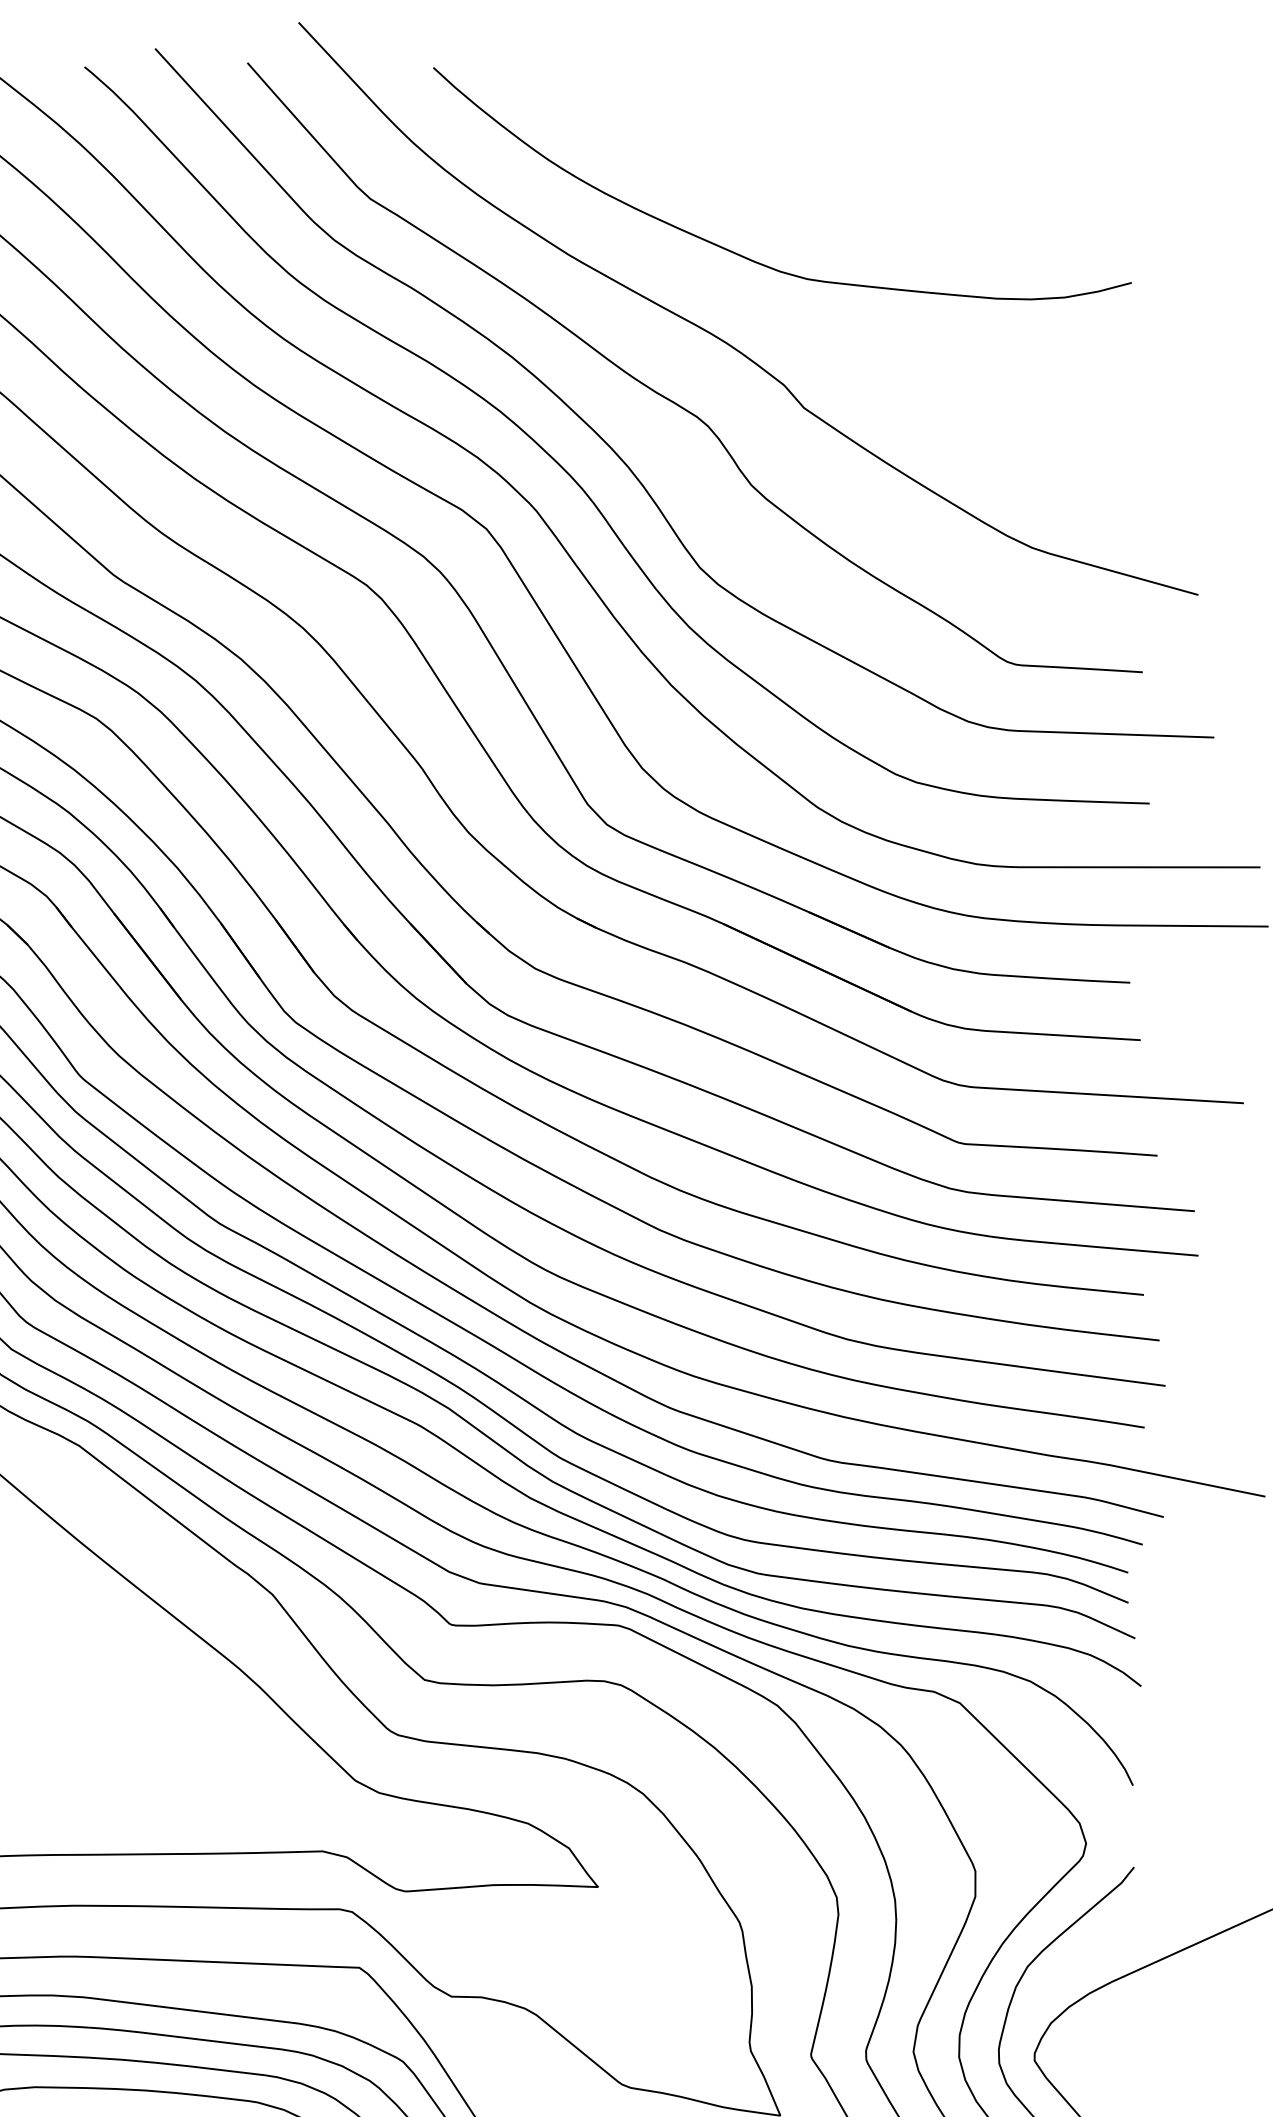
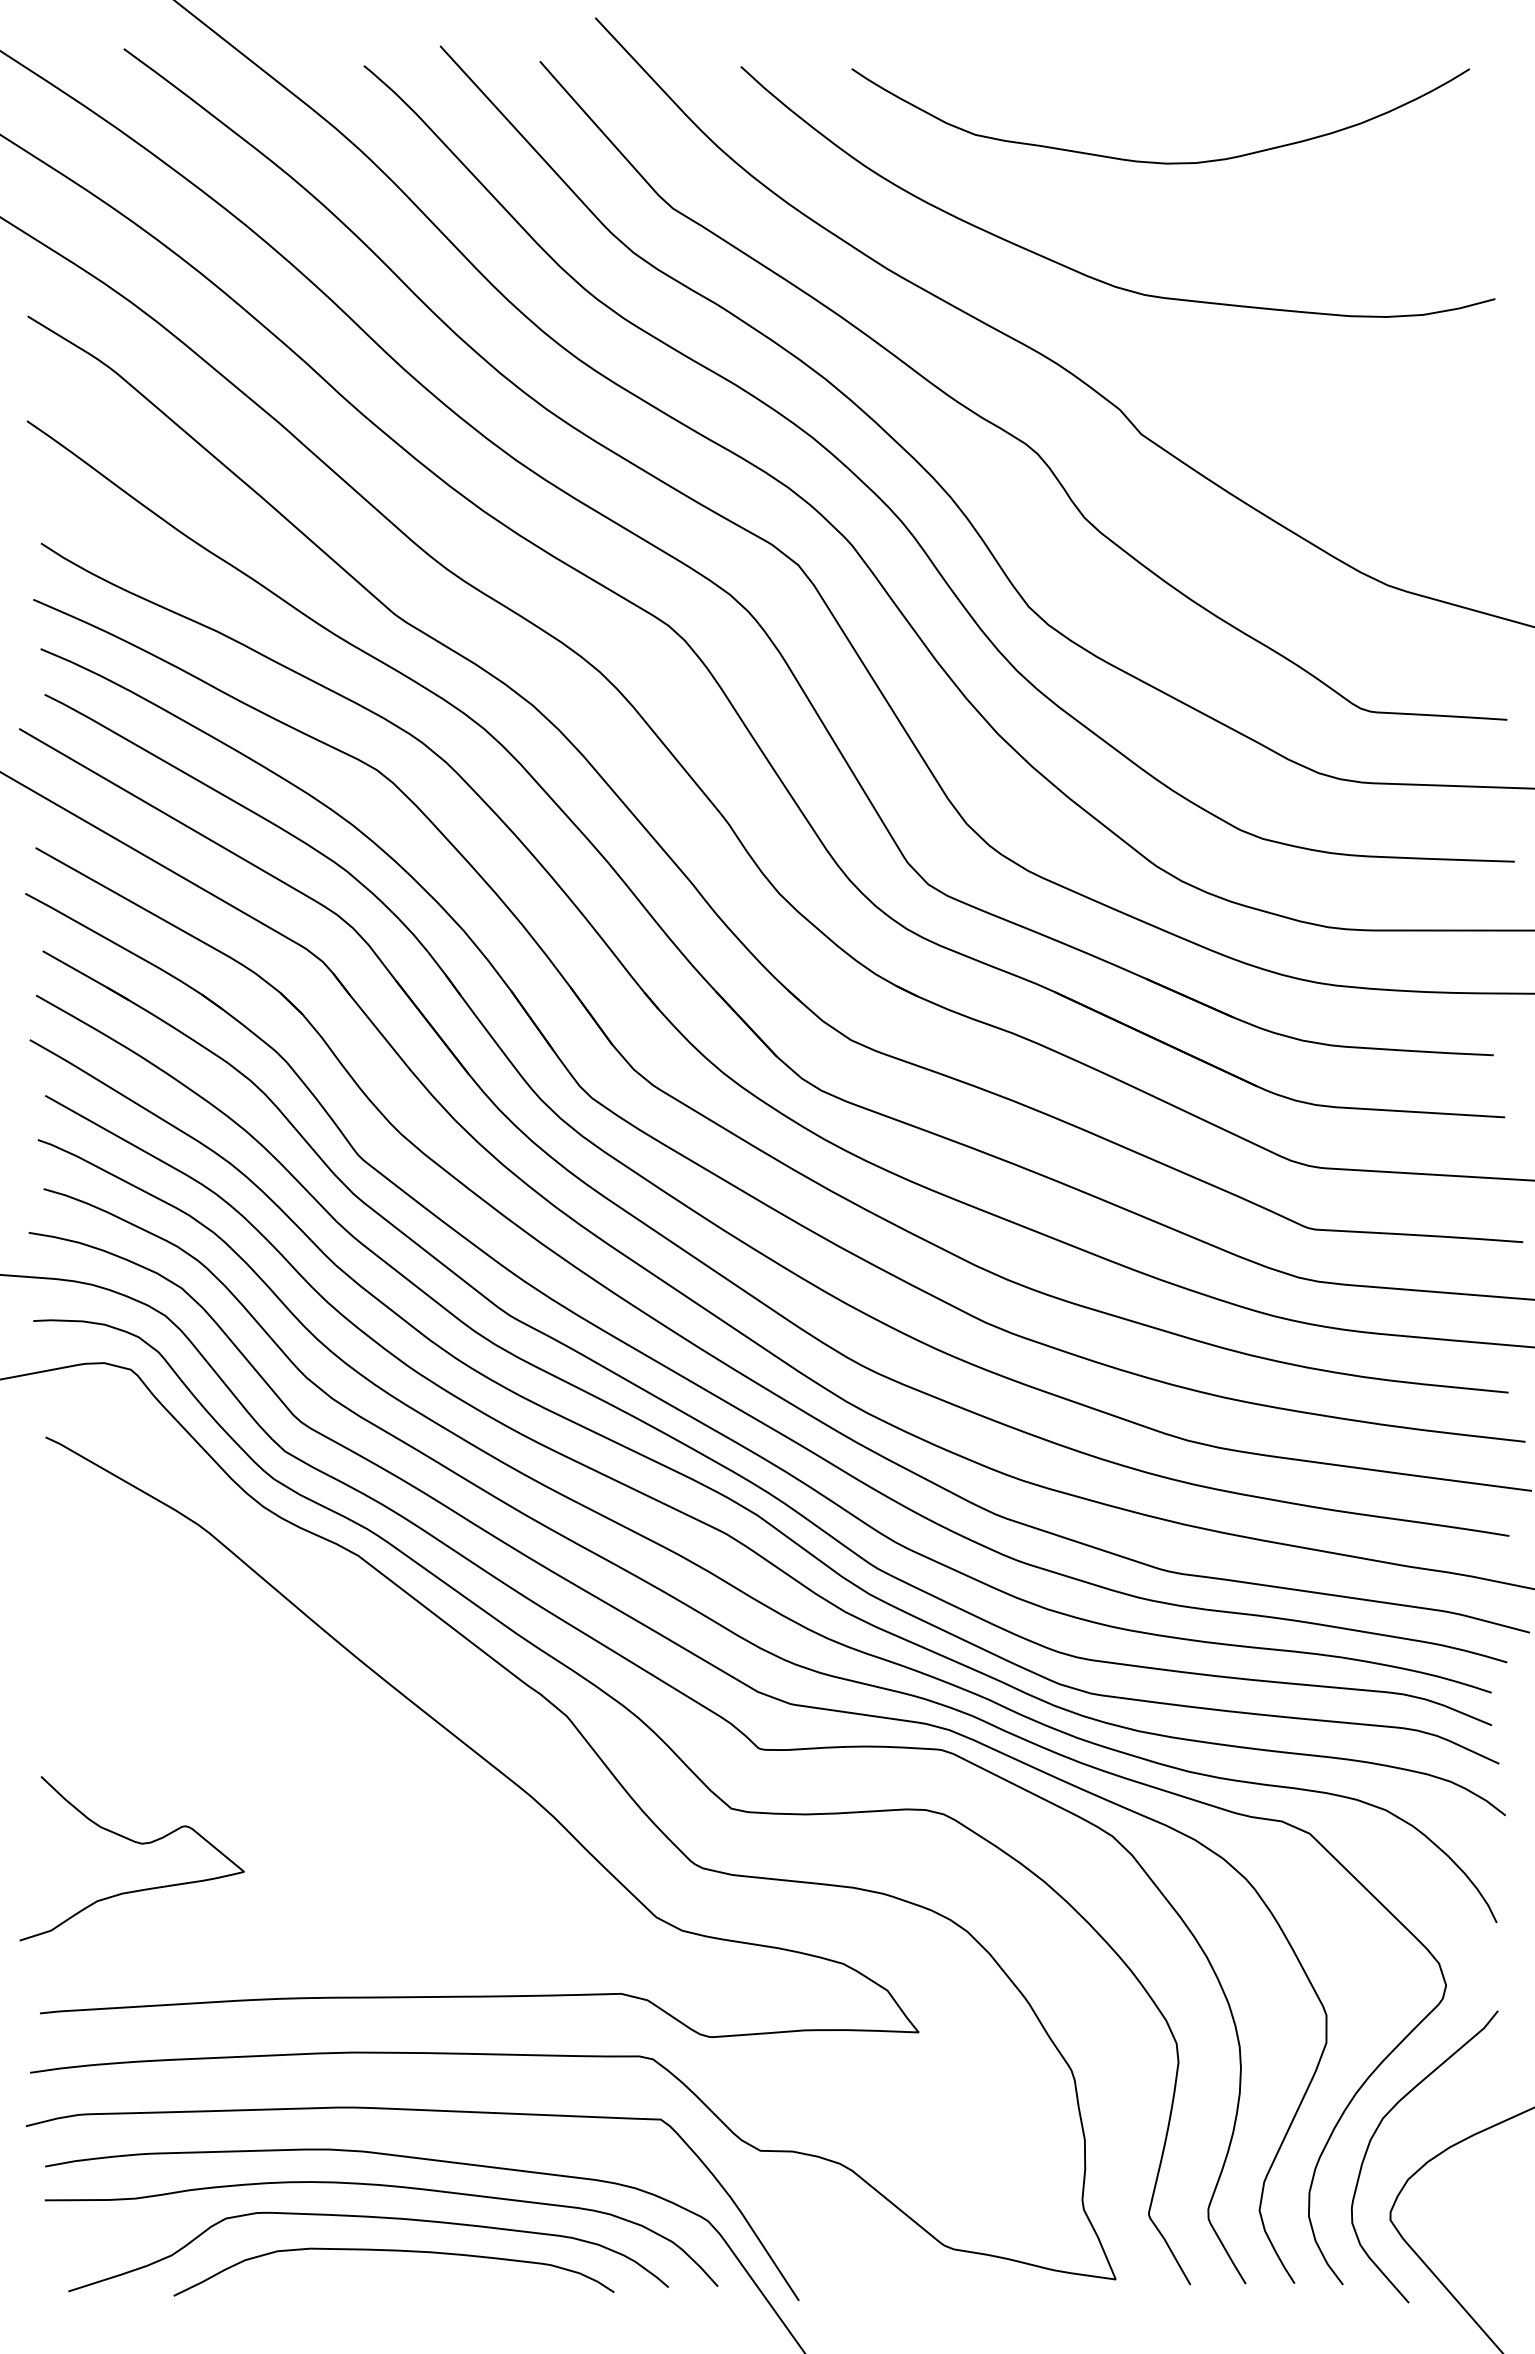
curve: (816, 155) -> (1154, 161), added

